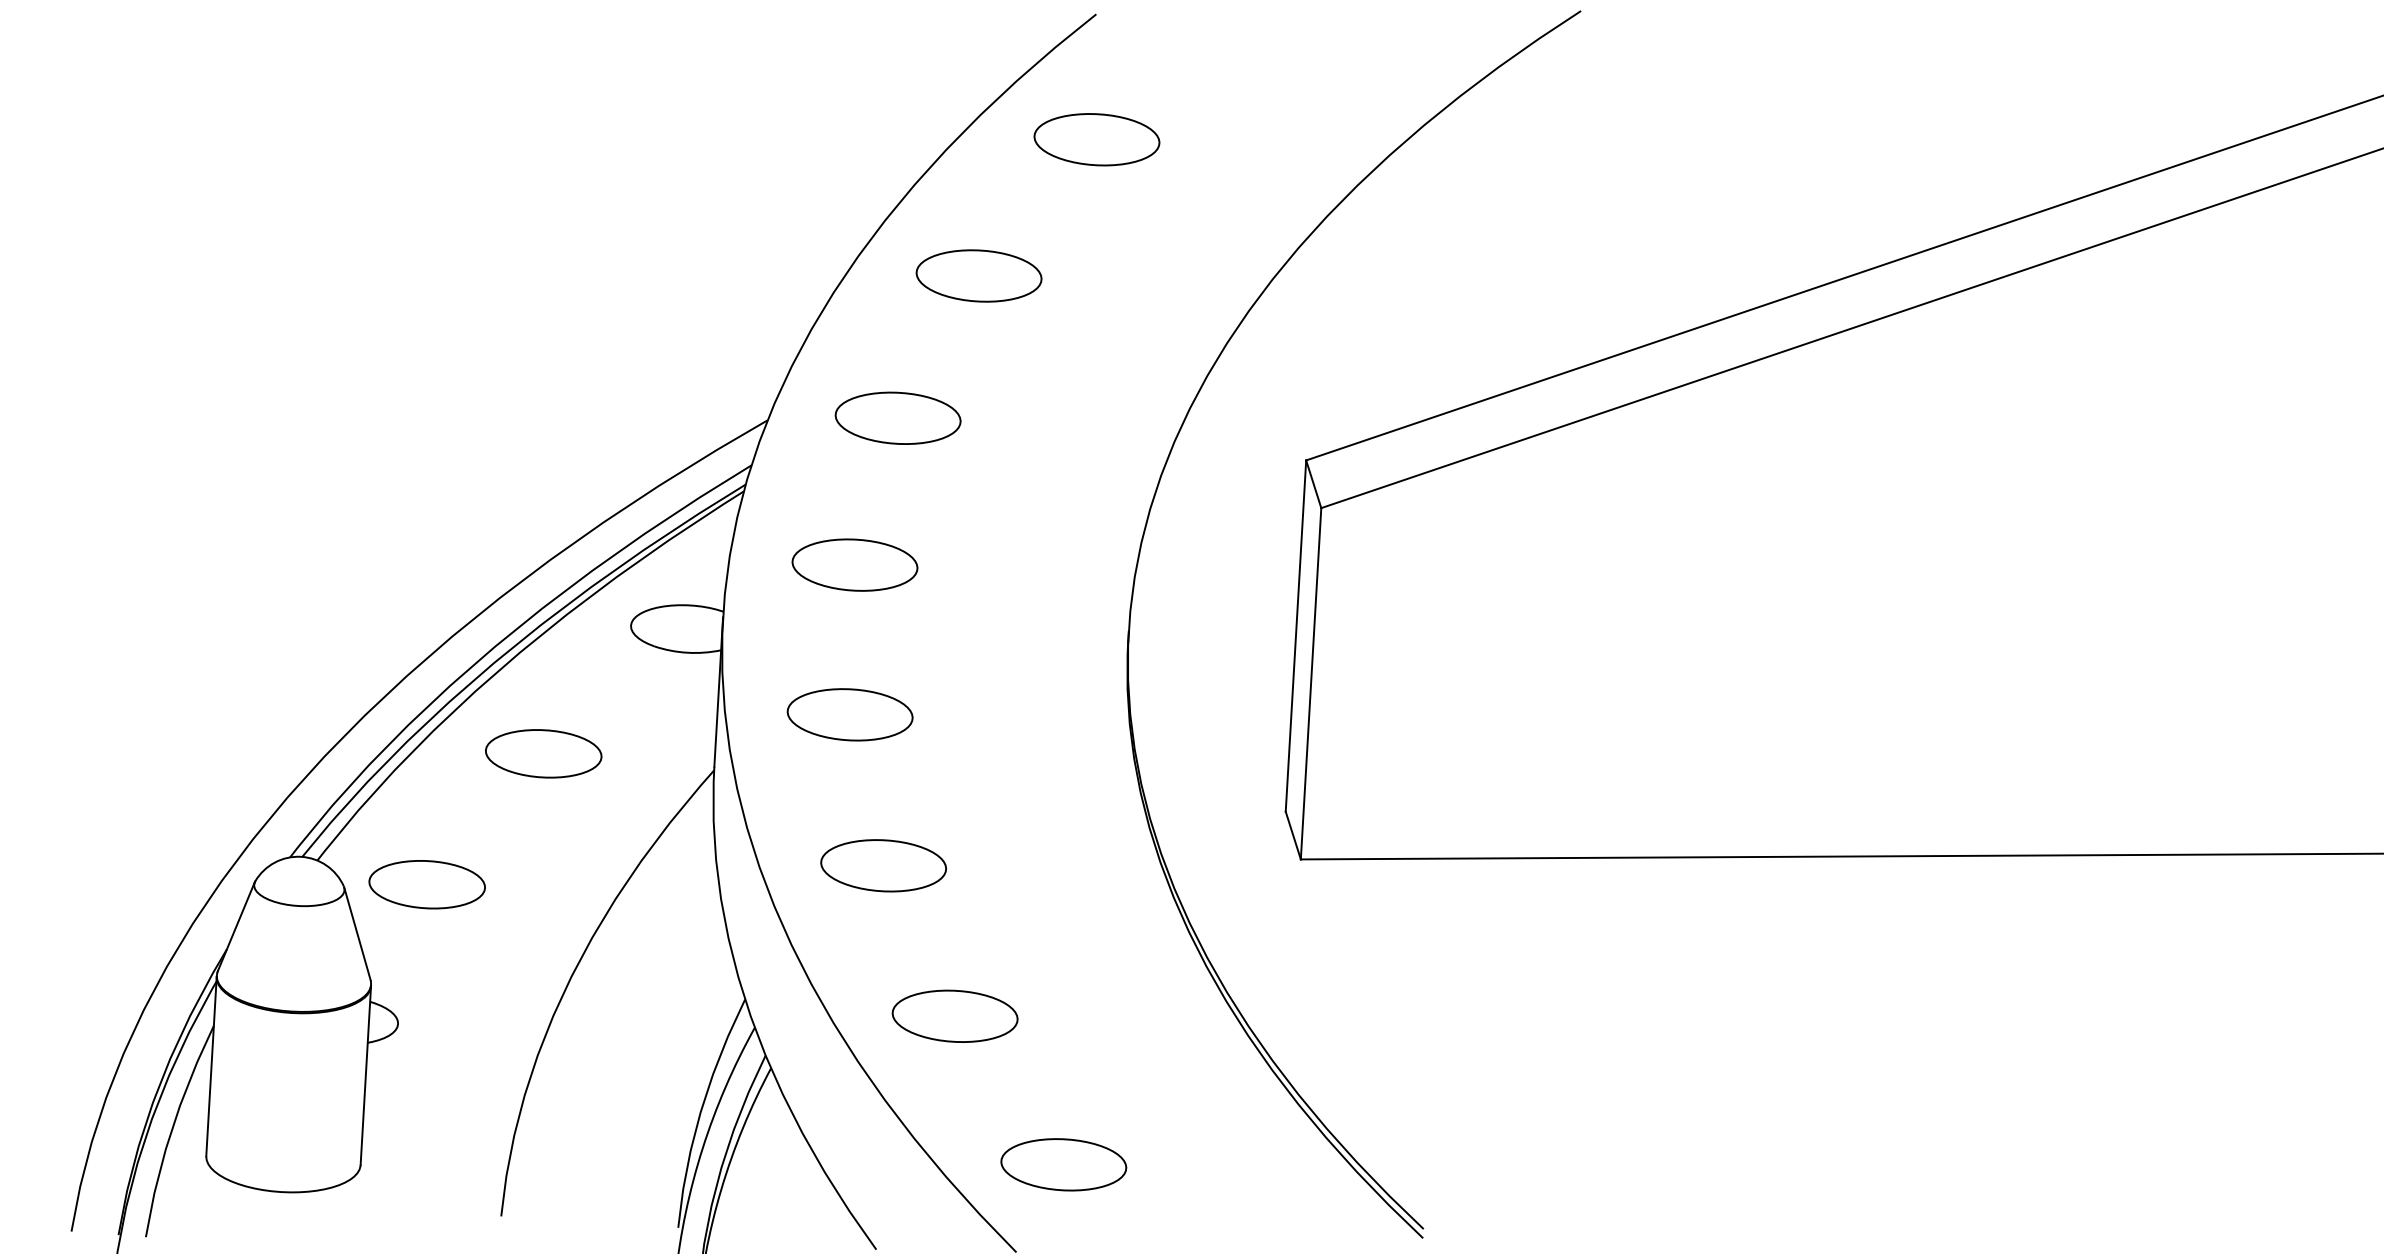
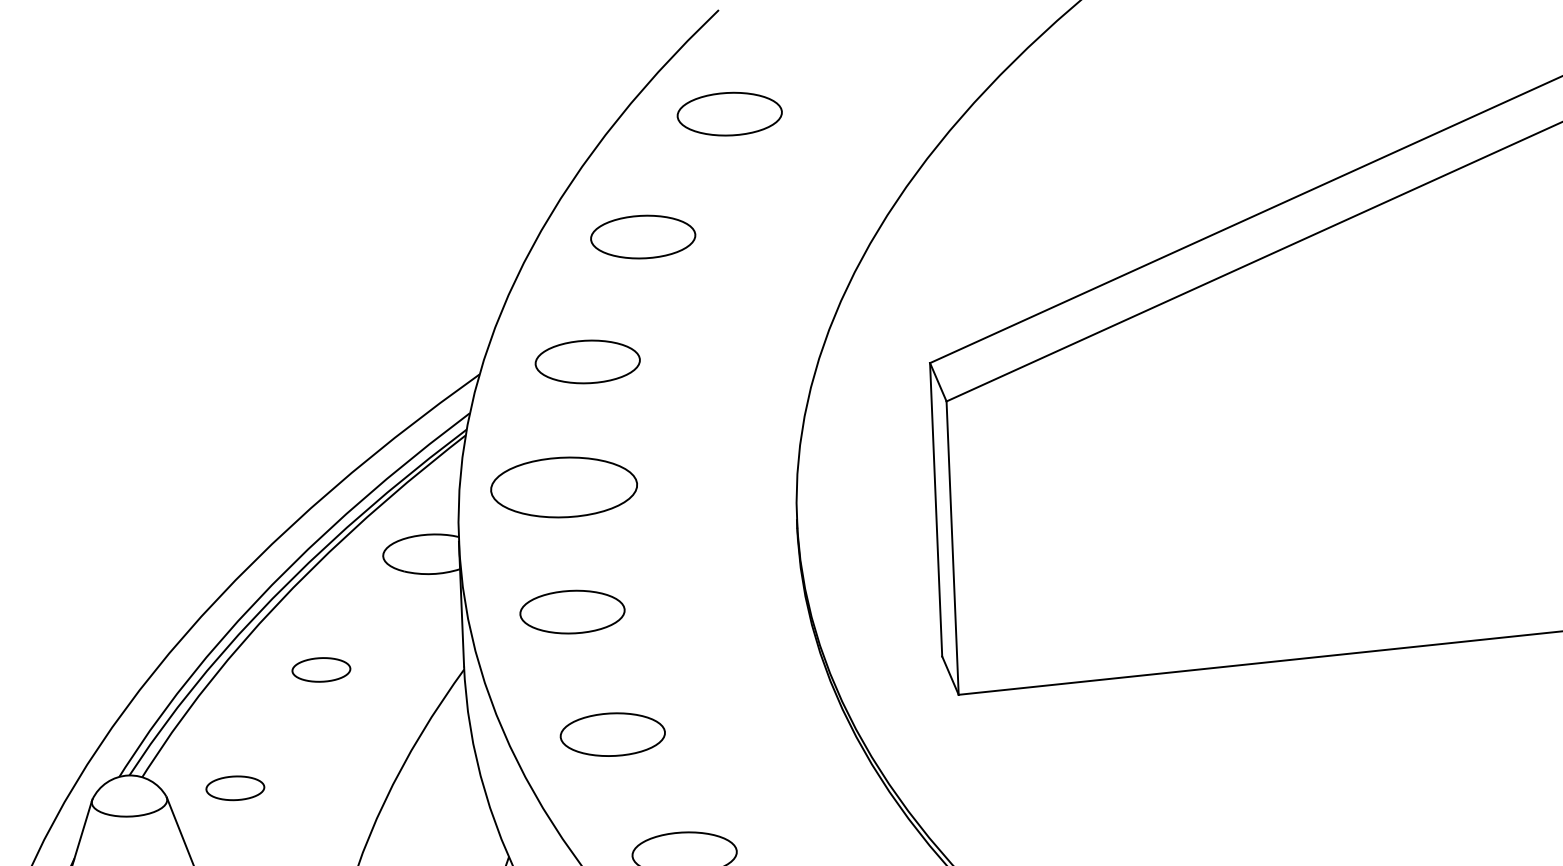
part: (854, 564) -> (563, 486), size x1.4
part: (543, 753) -> (321, 669), size x0.6
part: (426, 884) -> (234, 788), size x0.6

